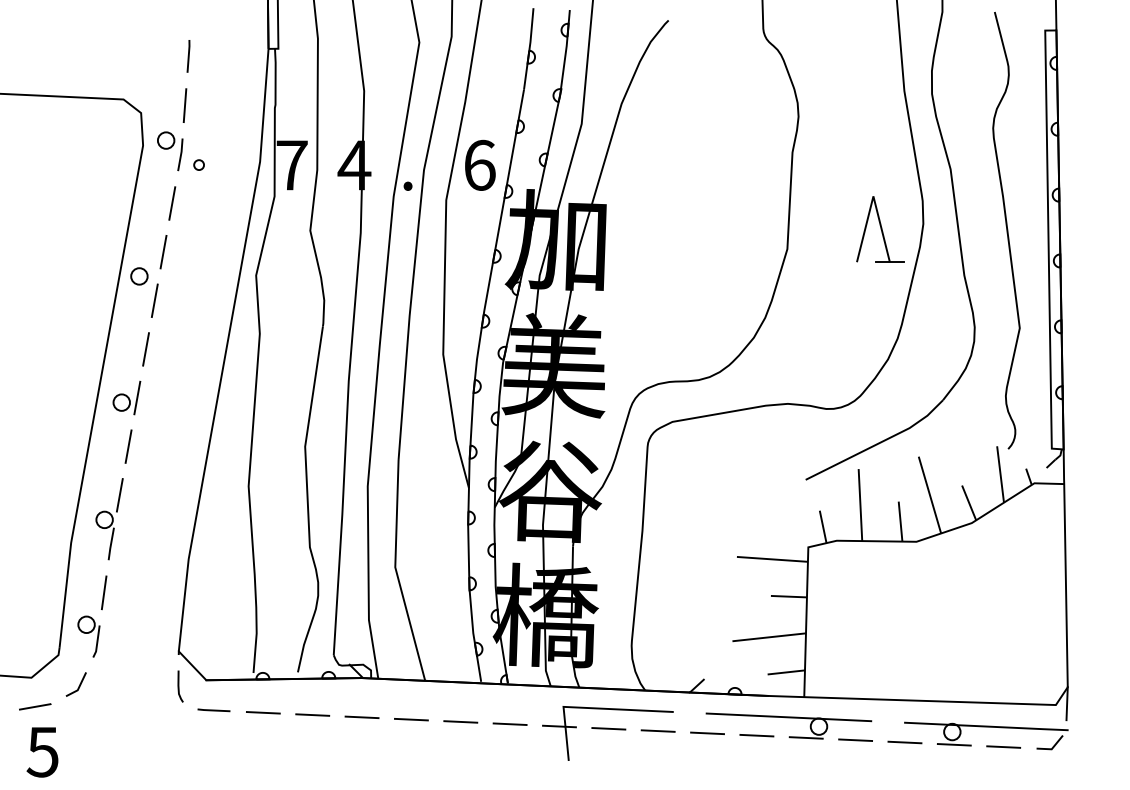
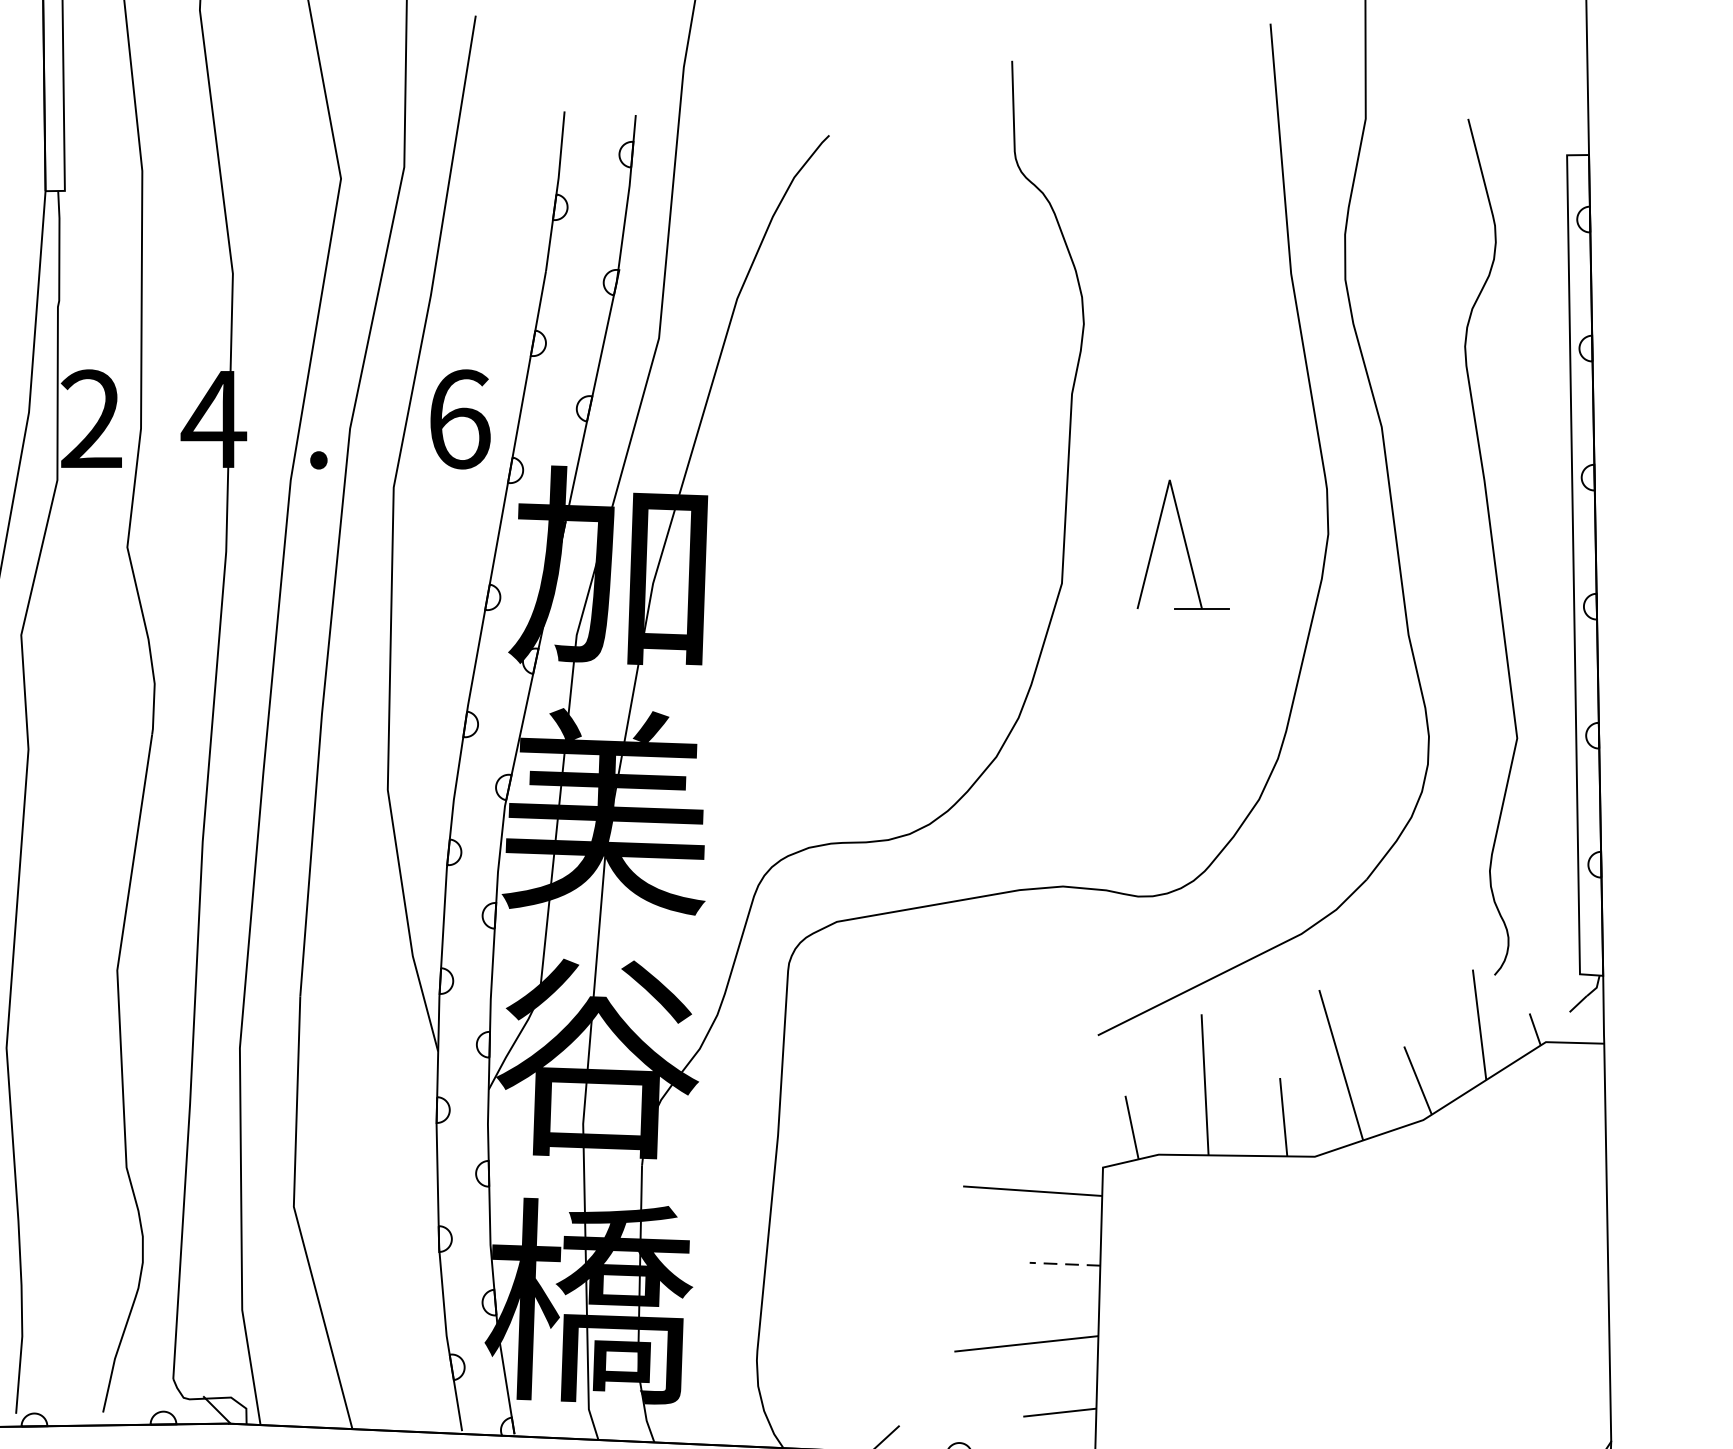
text: (291, 164) -> (90, 417), 7 -> 2
part: (880, 229) -> (1183, 544), moved
line: (788, 596) -> (1064, 1263), solid -> dashed

